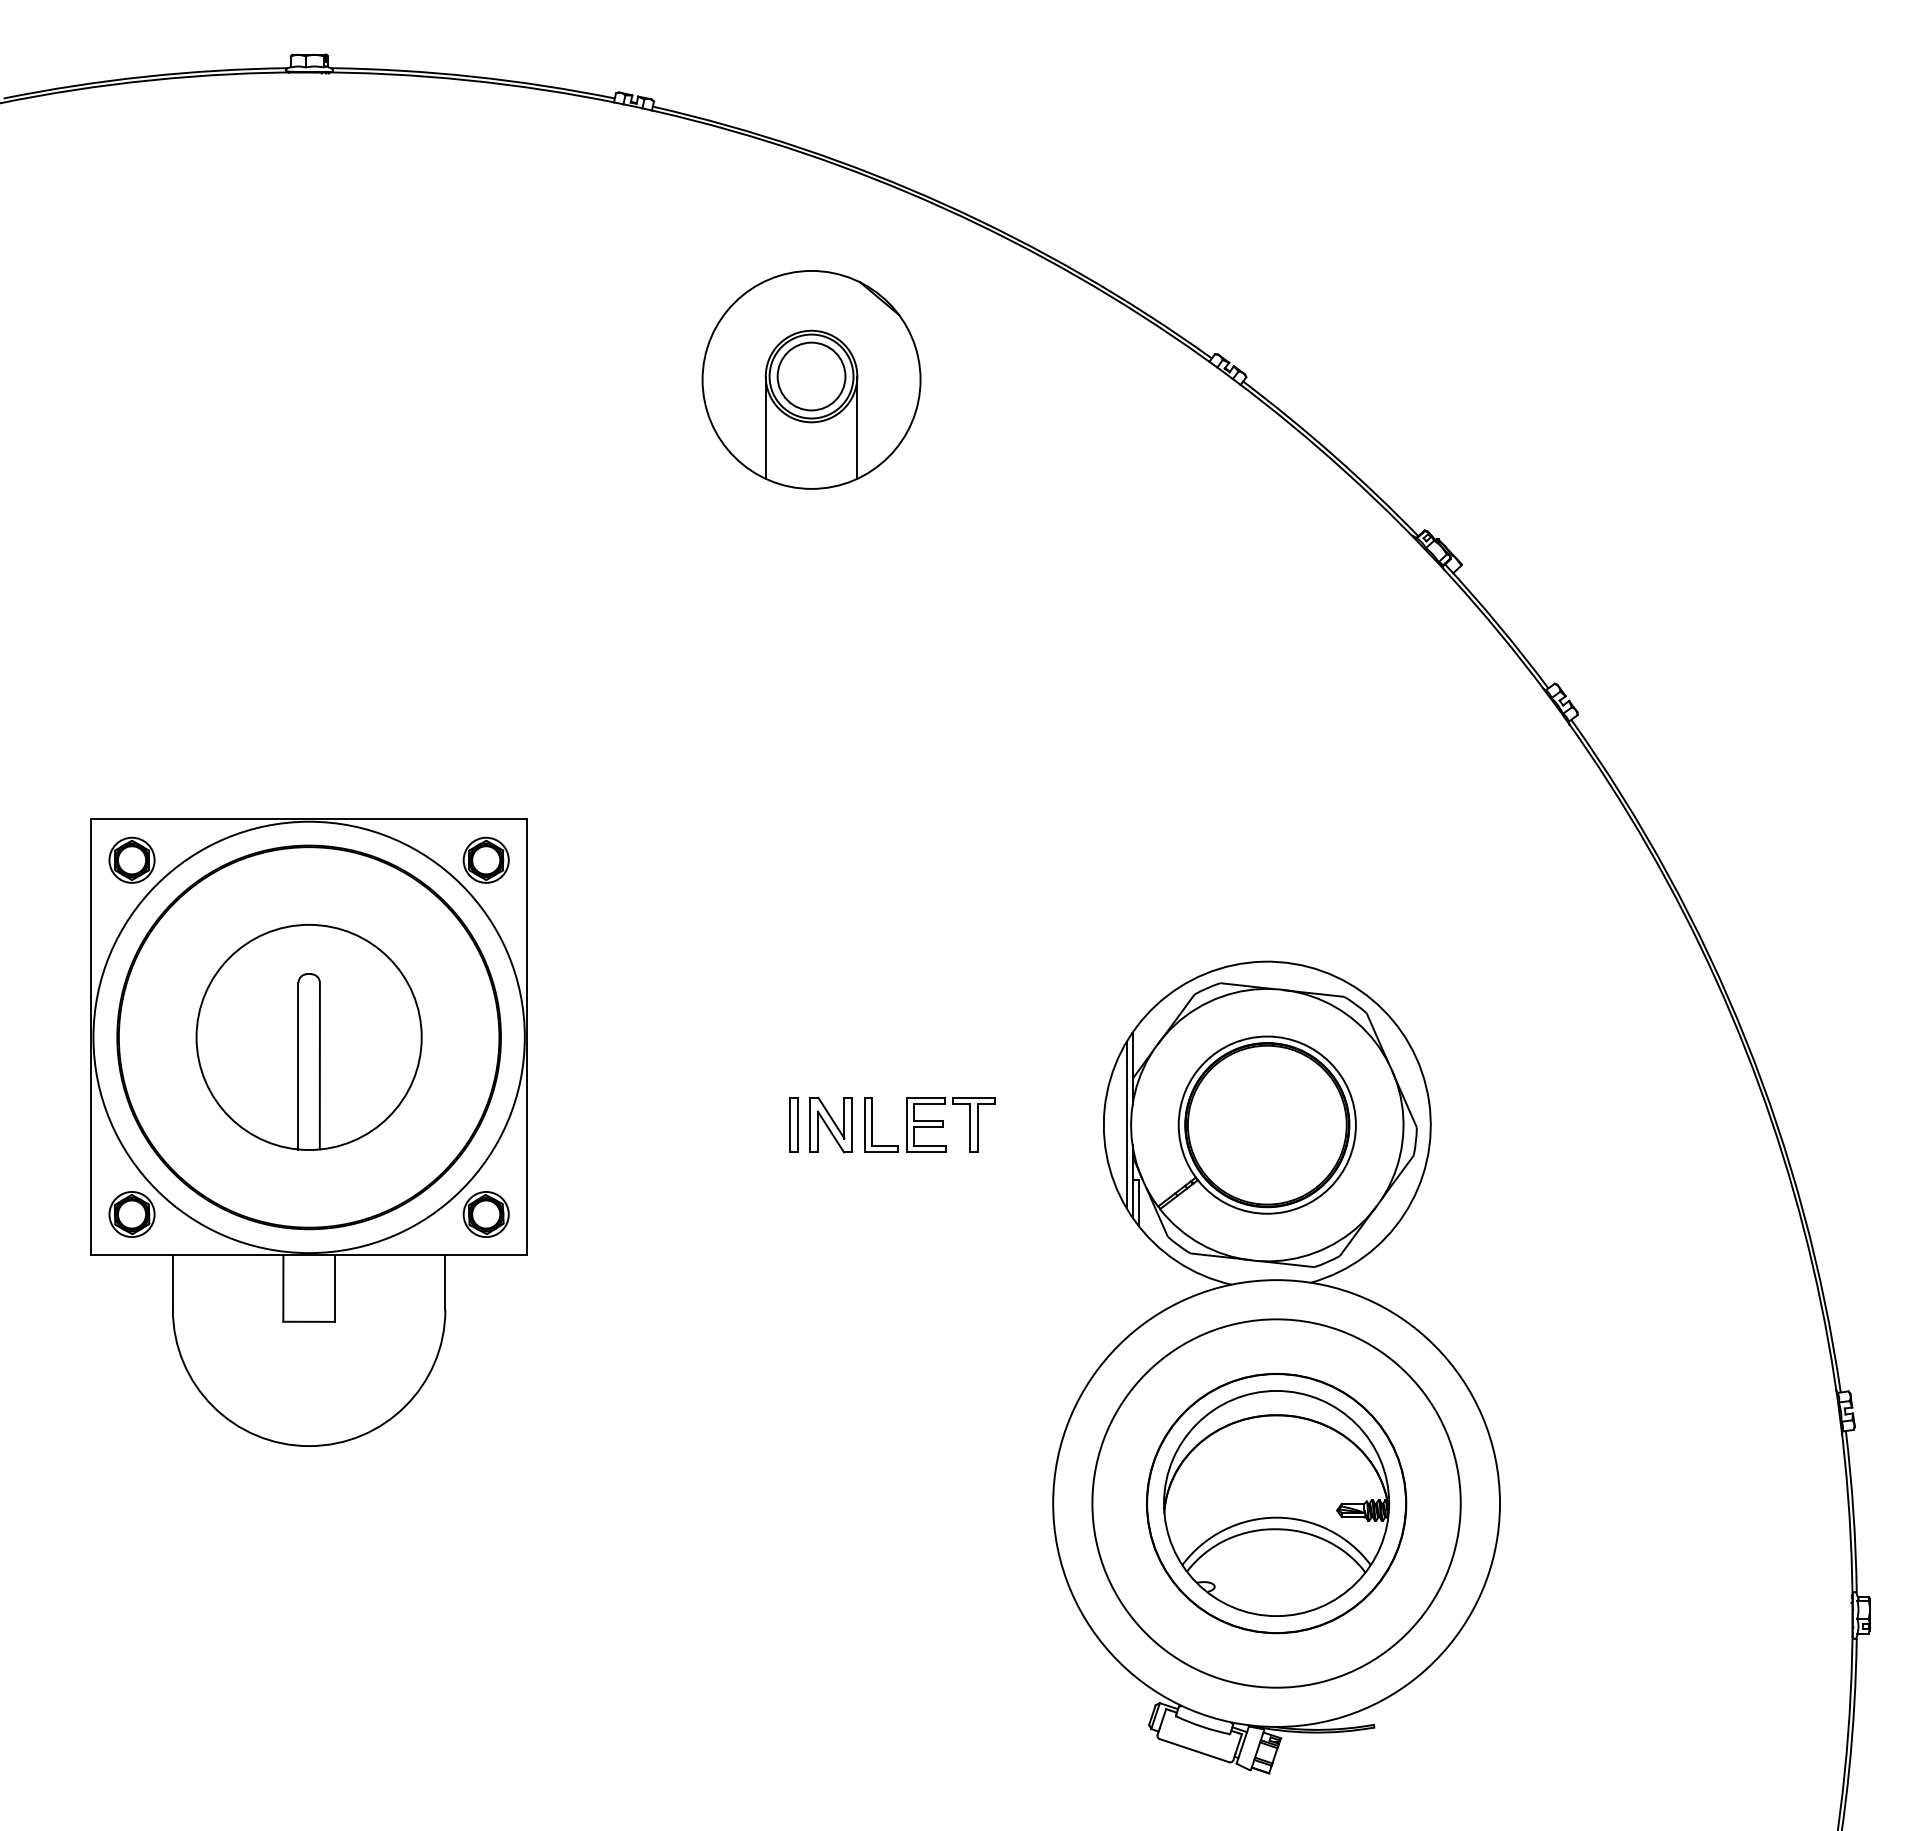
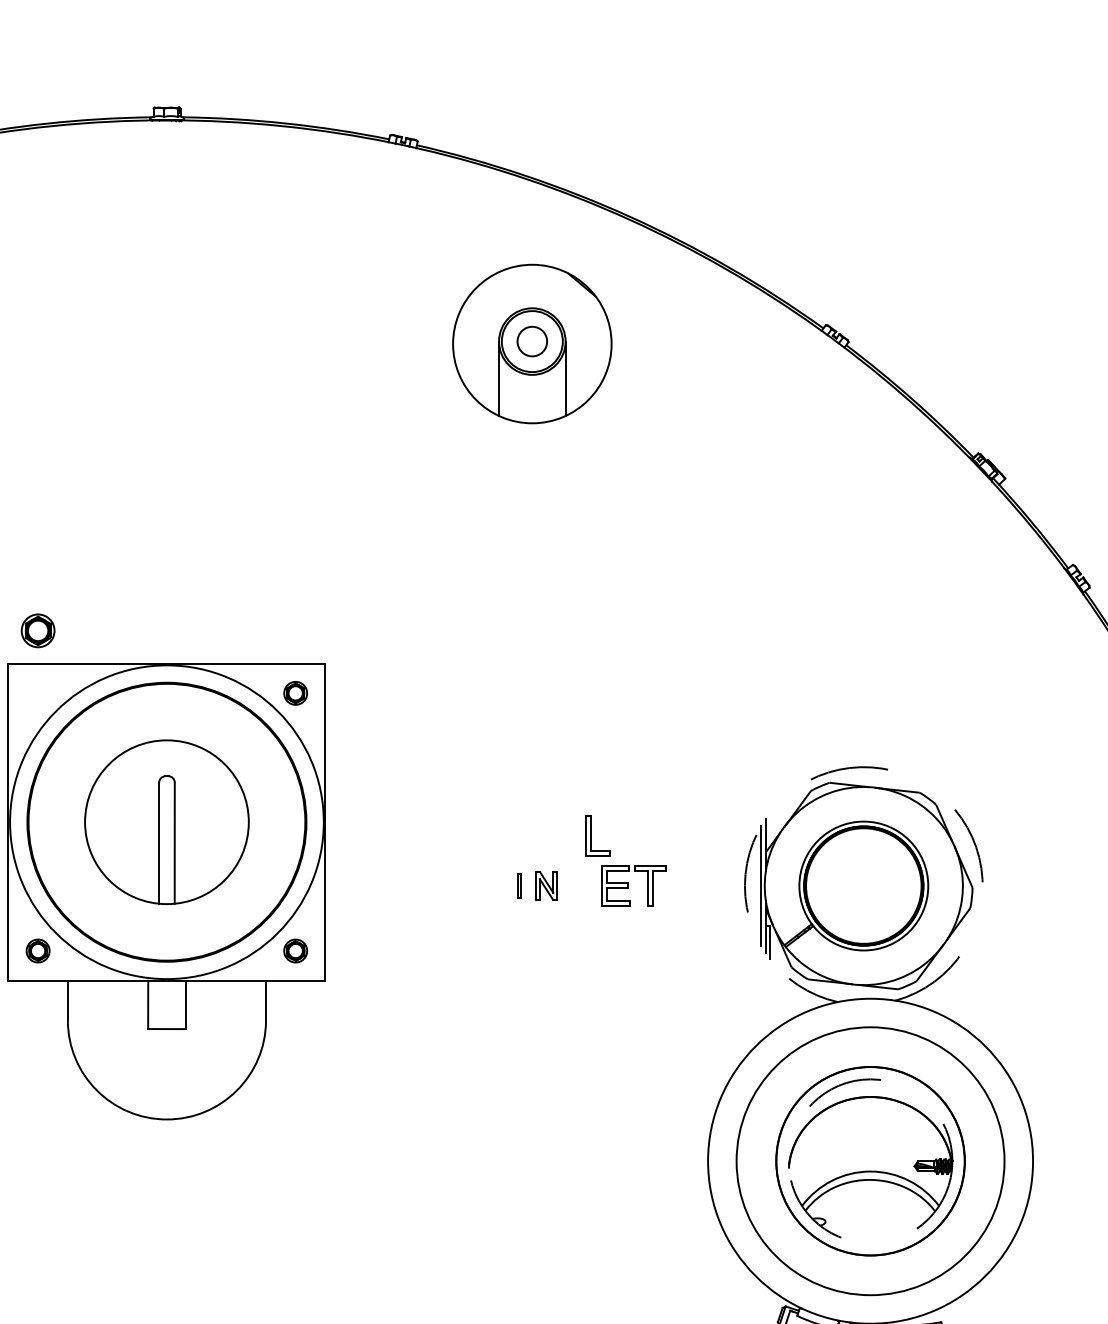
circle: (811, 376) -> (532, 341), size x0.6
part: (131, 859) -> (37, 630), moved
part: (485, 859) -> (295, 692), size x0.7
arc: (1263, 961) -> (861, 767), solid -> dashed
part: (793, 1124) -> (519, 885), size x0.6
part: (830, 1124) -> (546, 885), size x0.7
part: (872, 1124) -> (591, 835), moved
part: (131, 1214) -> (37, 951), size x0.7
part: (485, 1214) -> (295, 951), size x0.7
circle: (1276, 1503) -> (870, 1161), solid -> dashed

